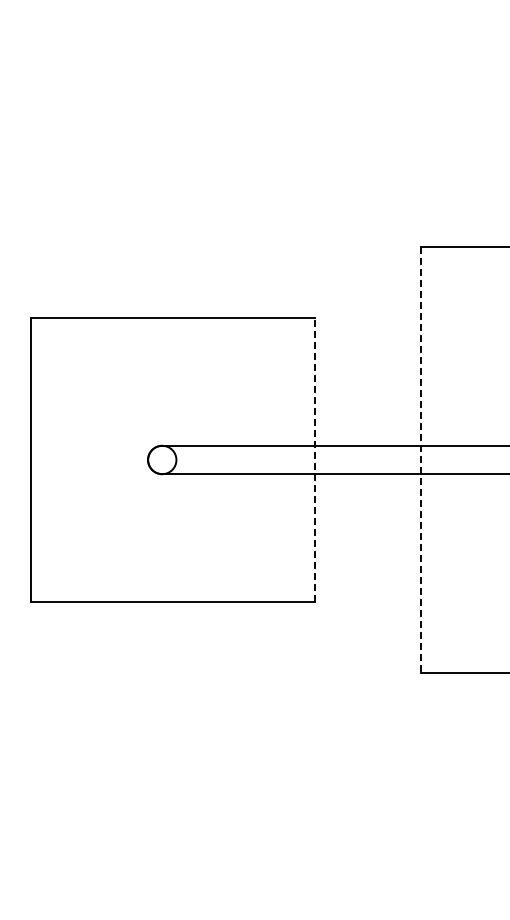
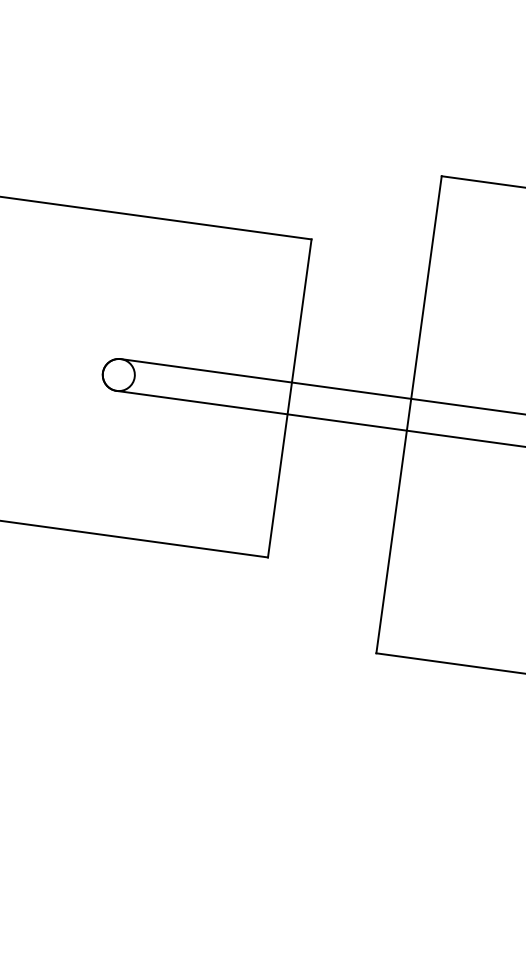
line: (314, 460) -> (289, 398), dashed -> solid
line: (420, 460) -> (408, 415), dashed -> solid

